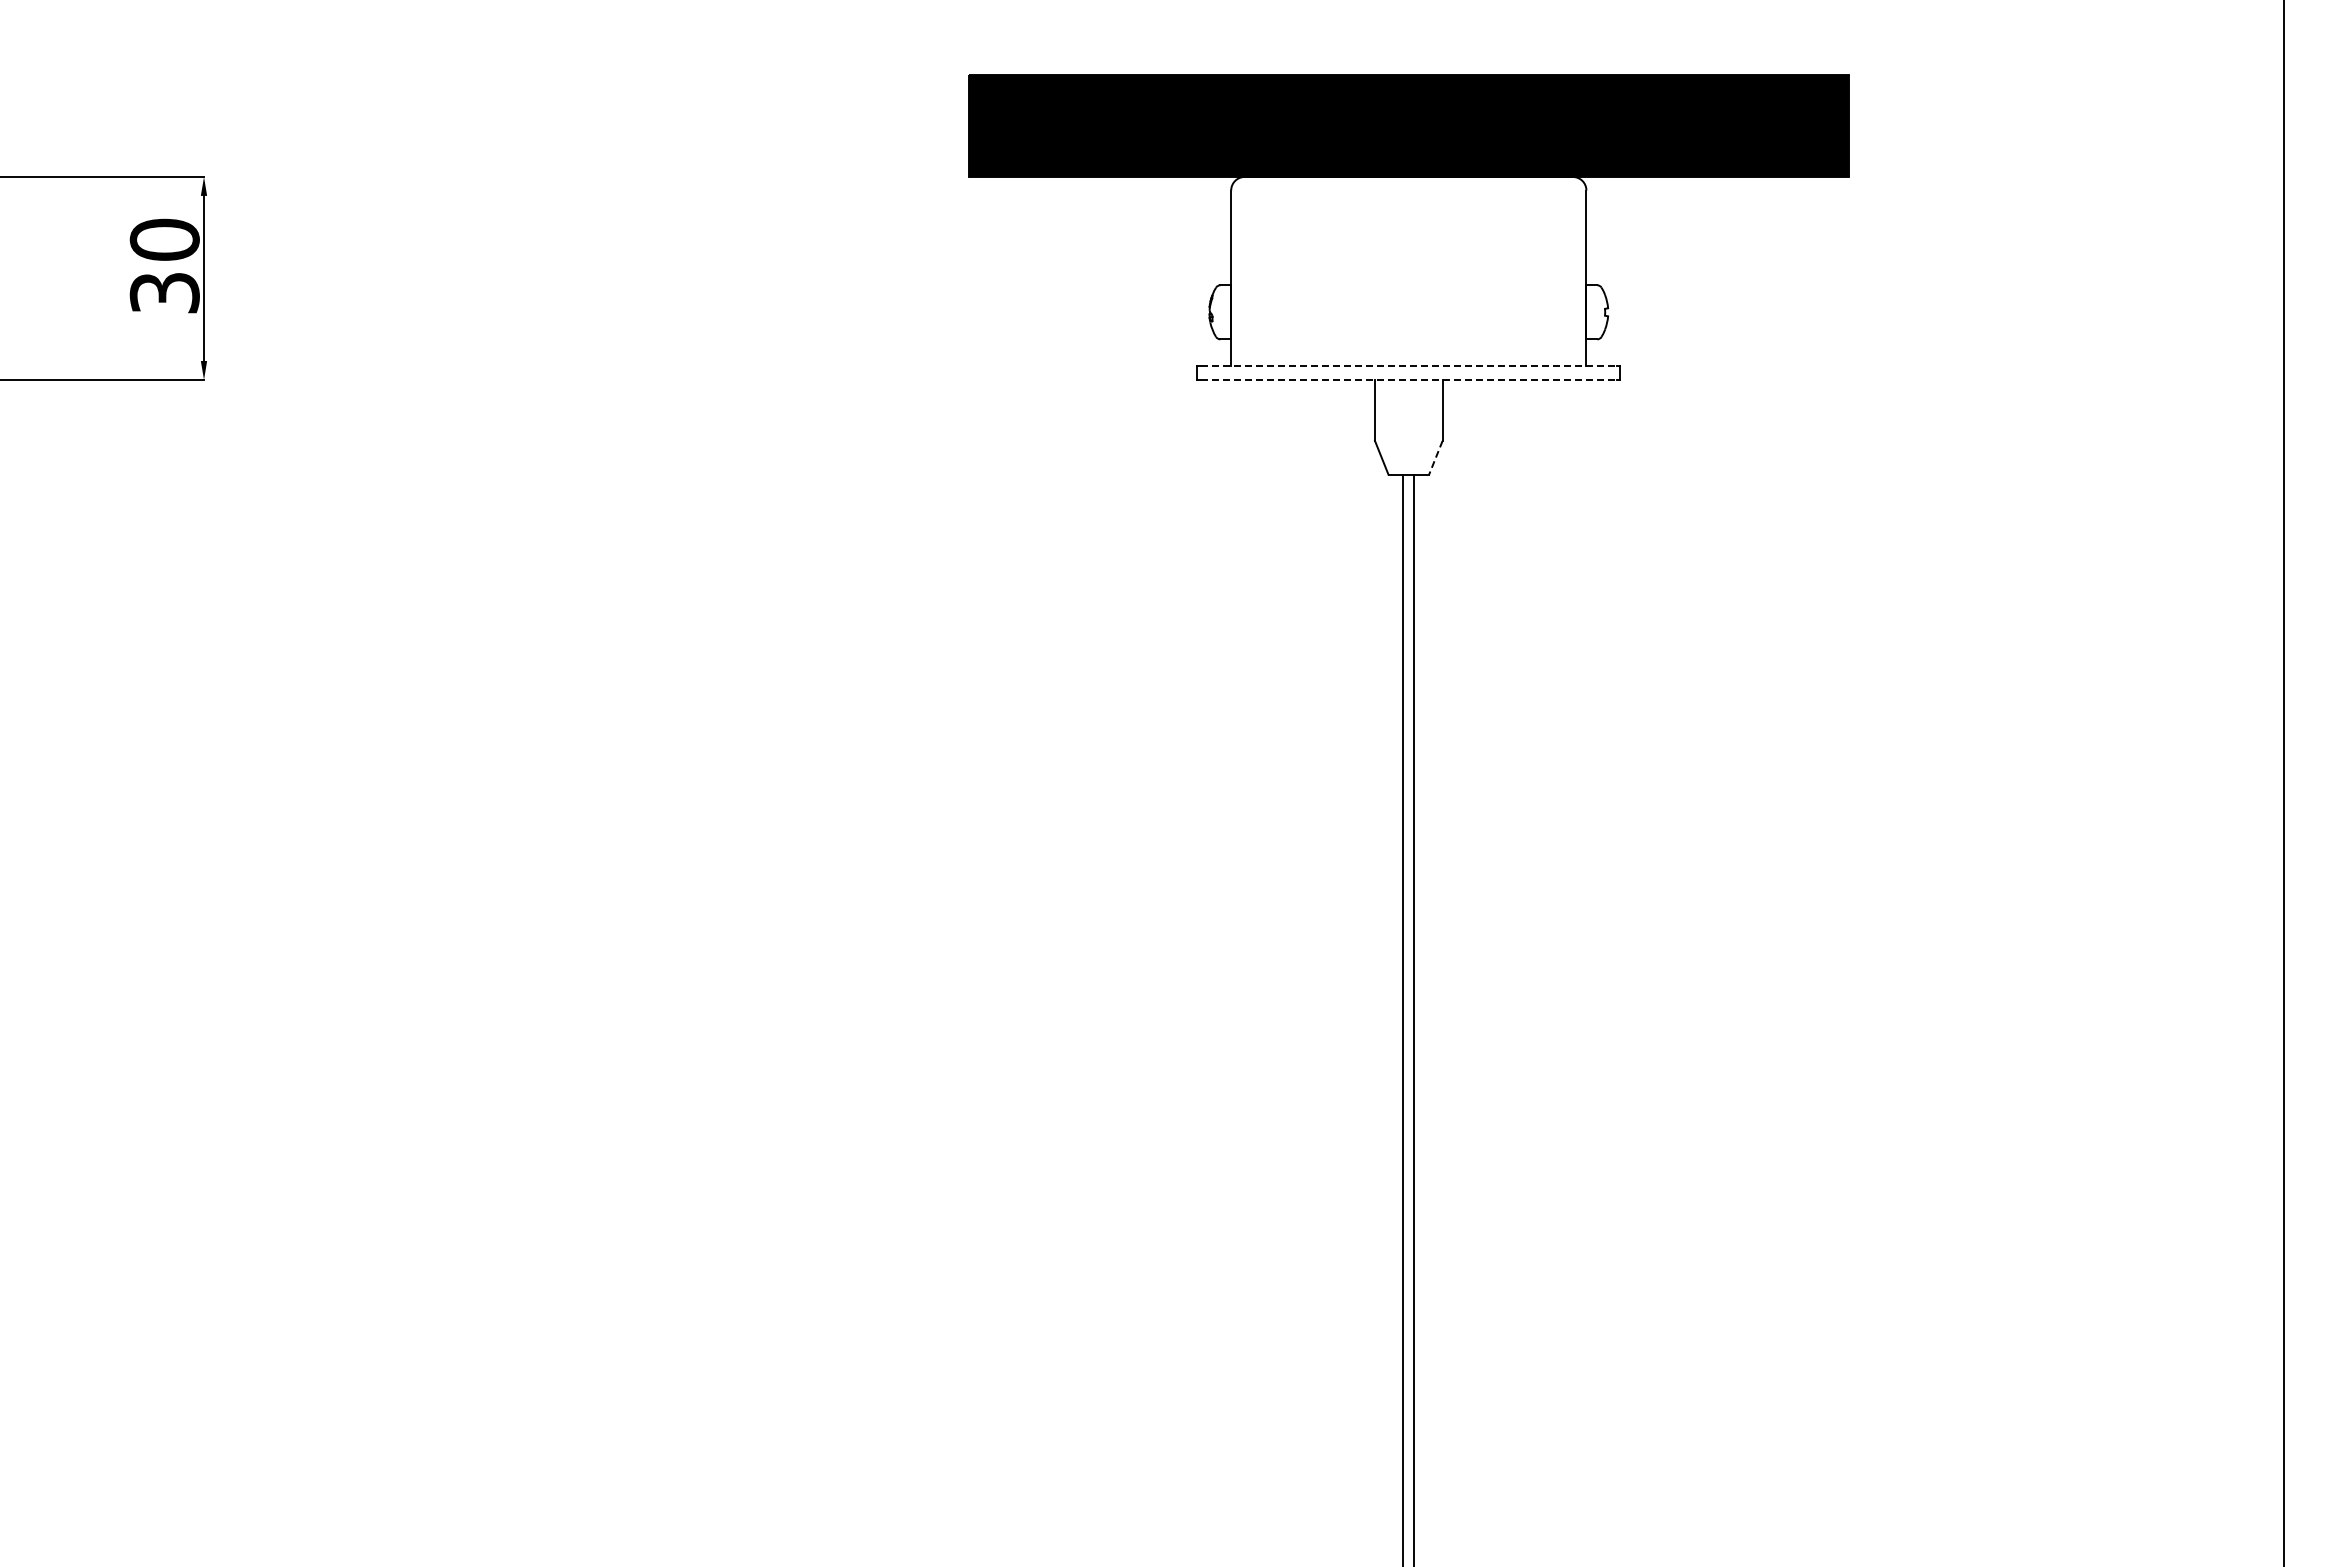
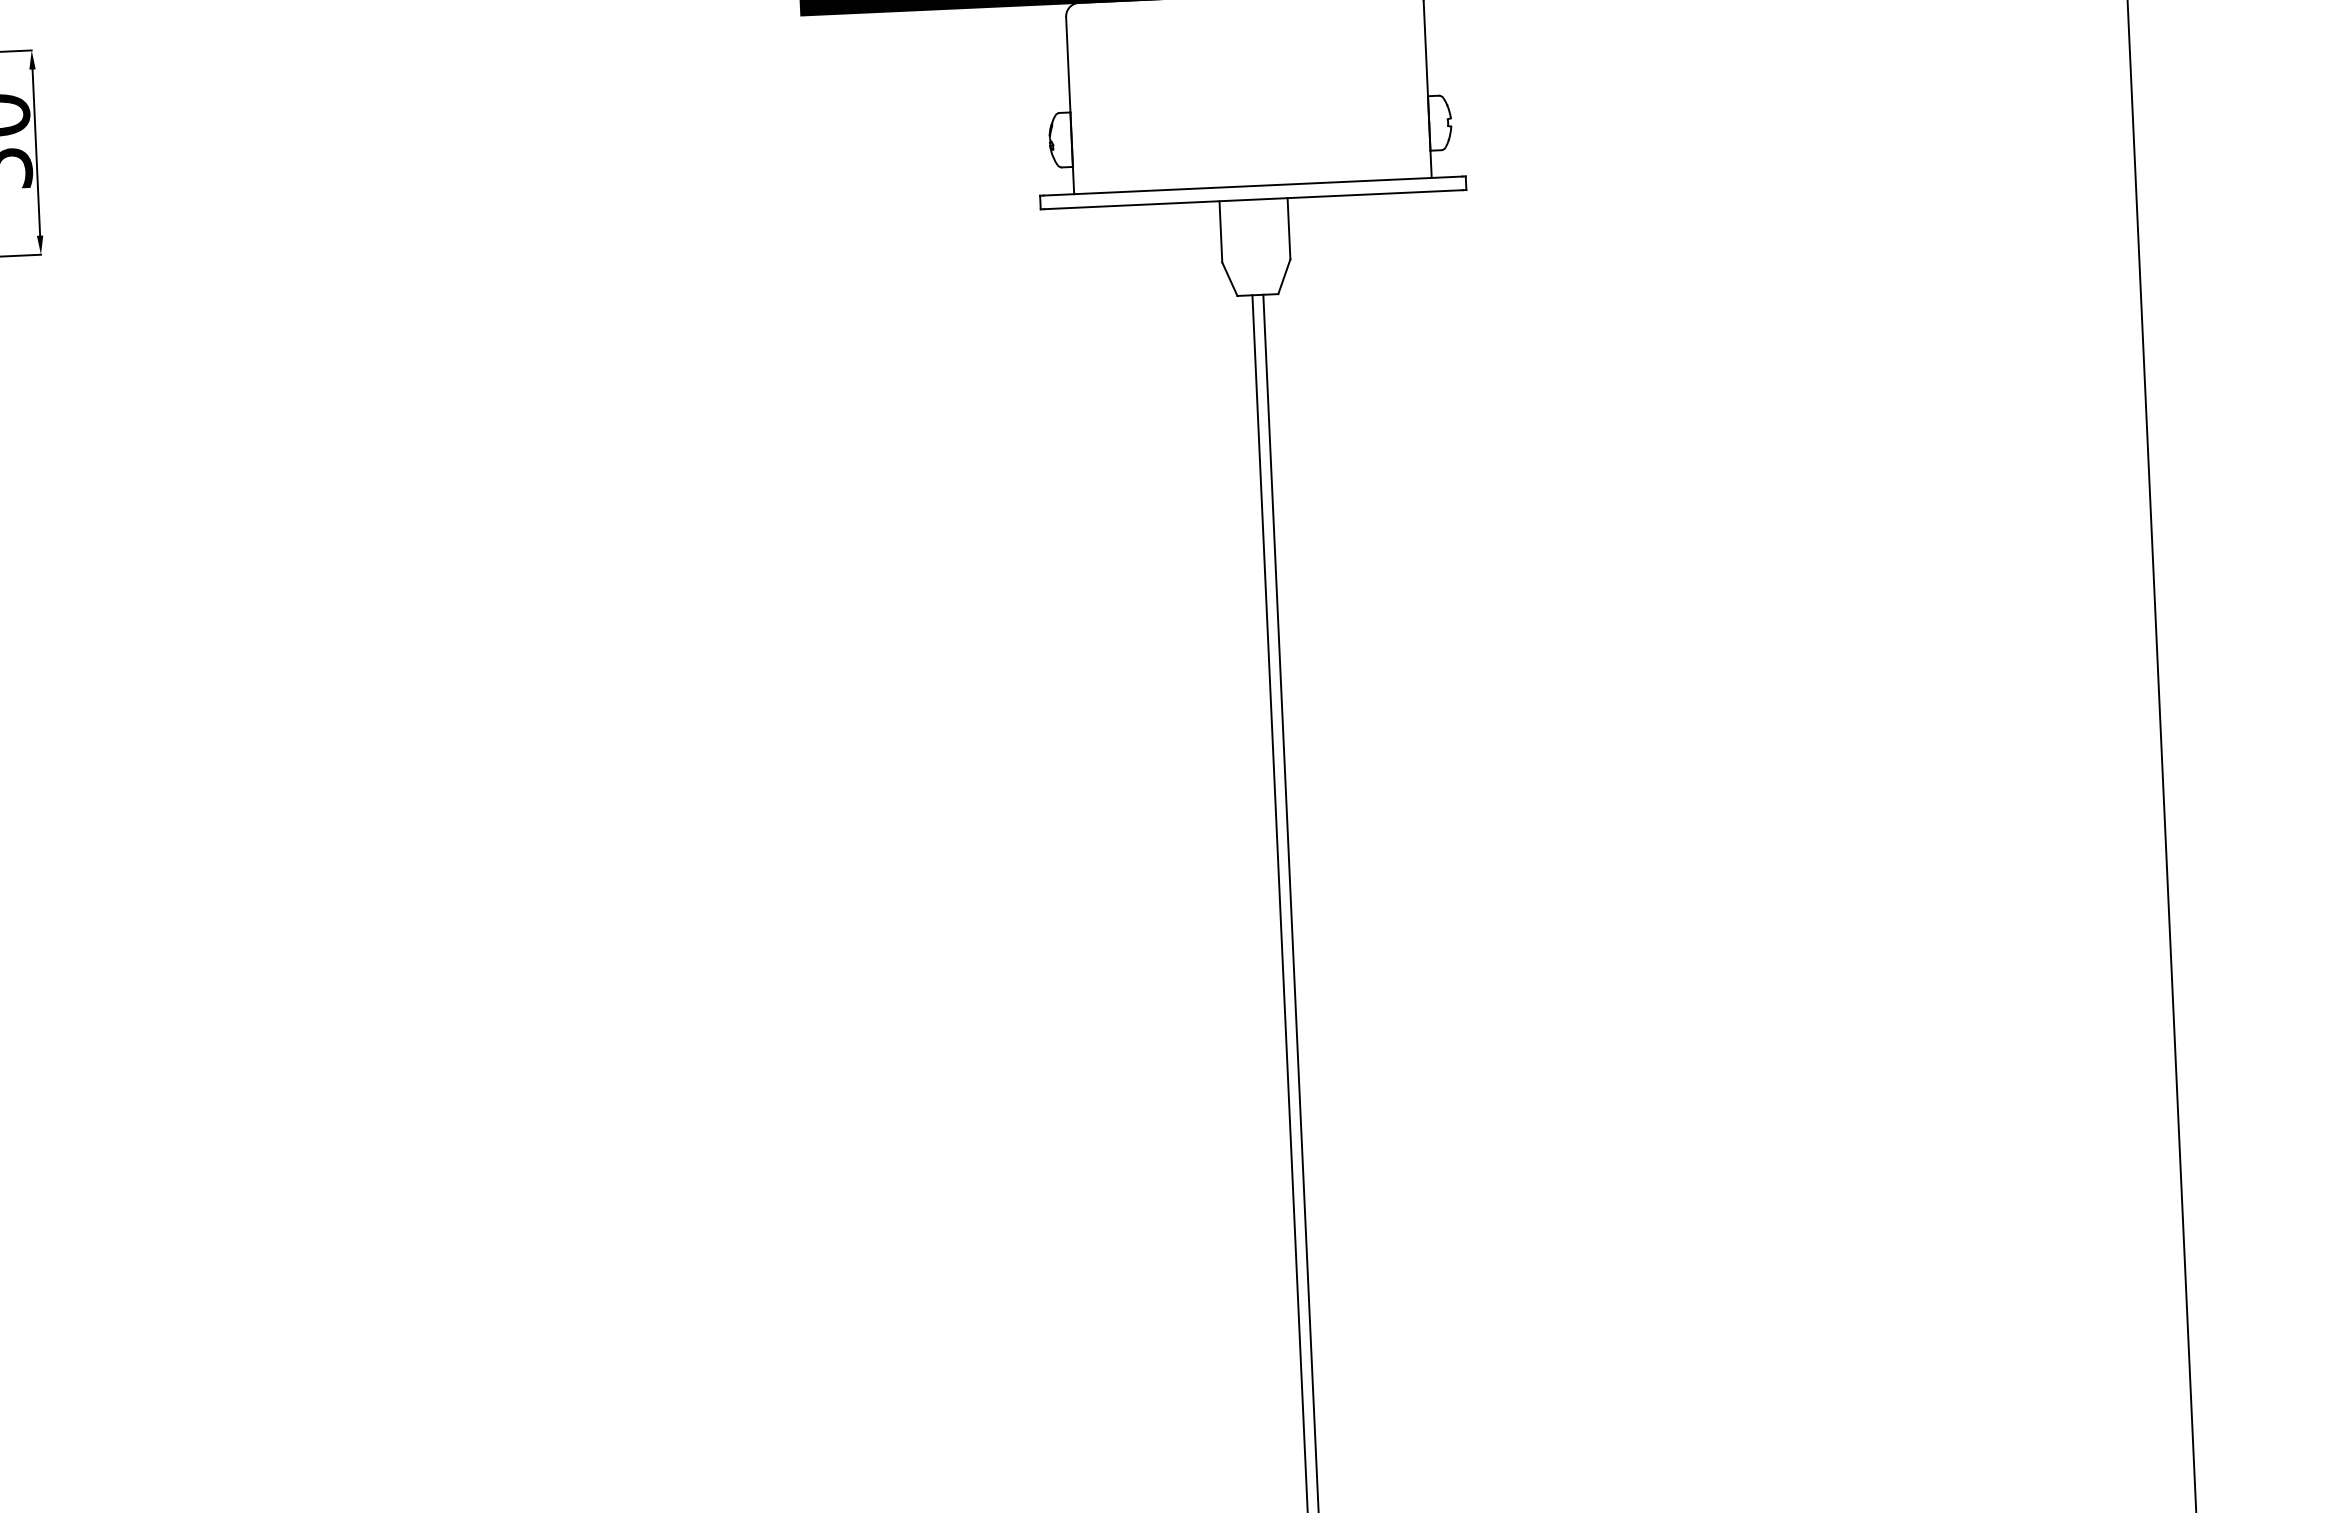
line: (1409, 366) -> (1253, 186), dashed -> solid
line: (1409, 379) -> (1254, 199), dashed -> solid
line: (1435, 458) -> (1284, 277), dashed -> solid

